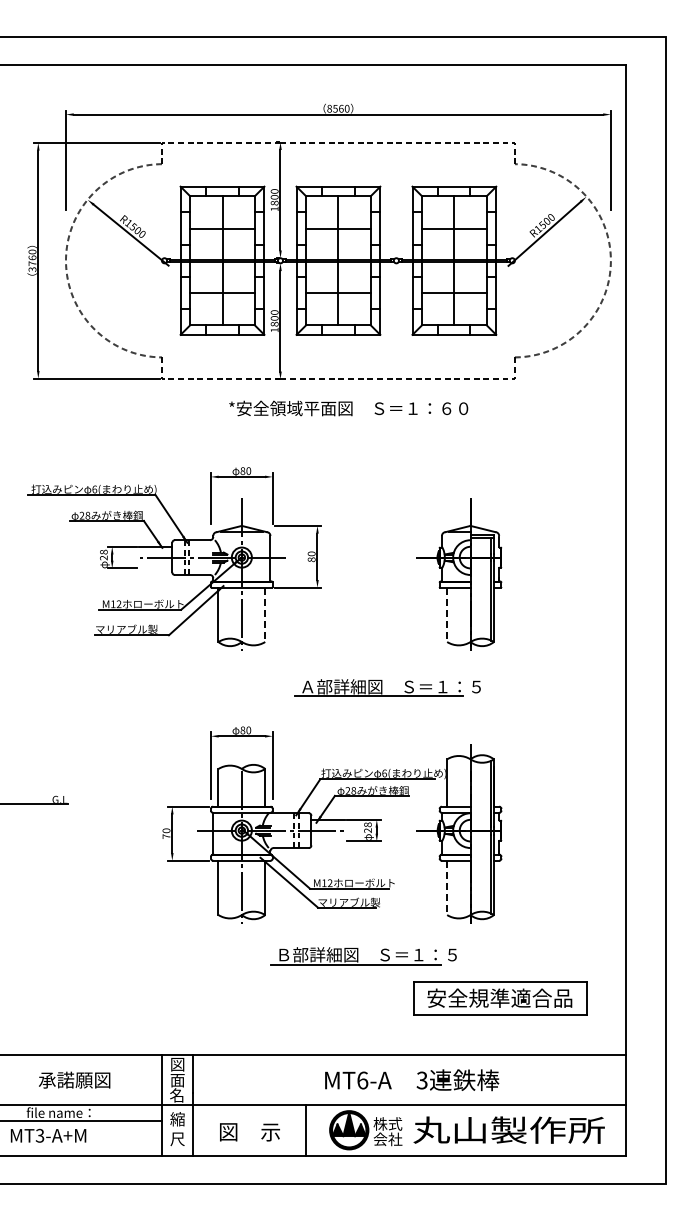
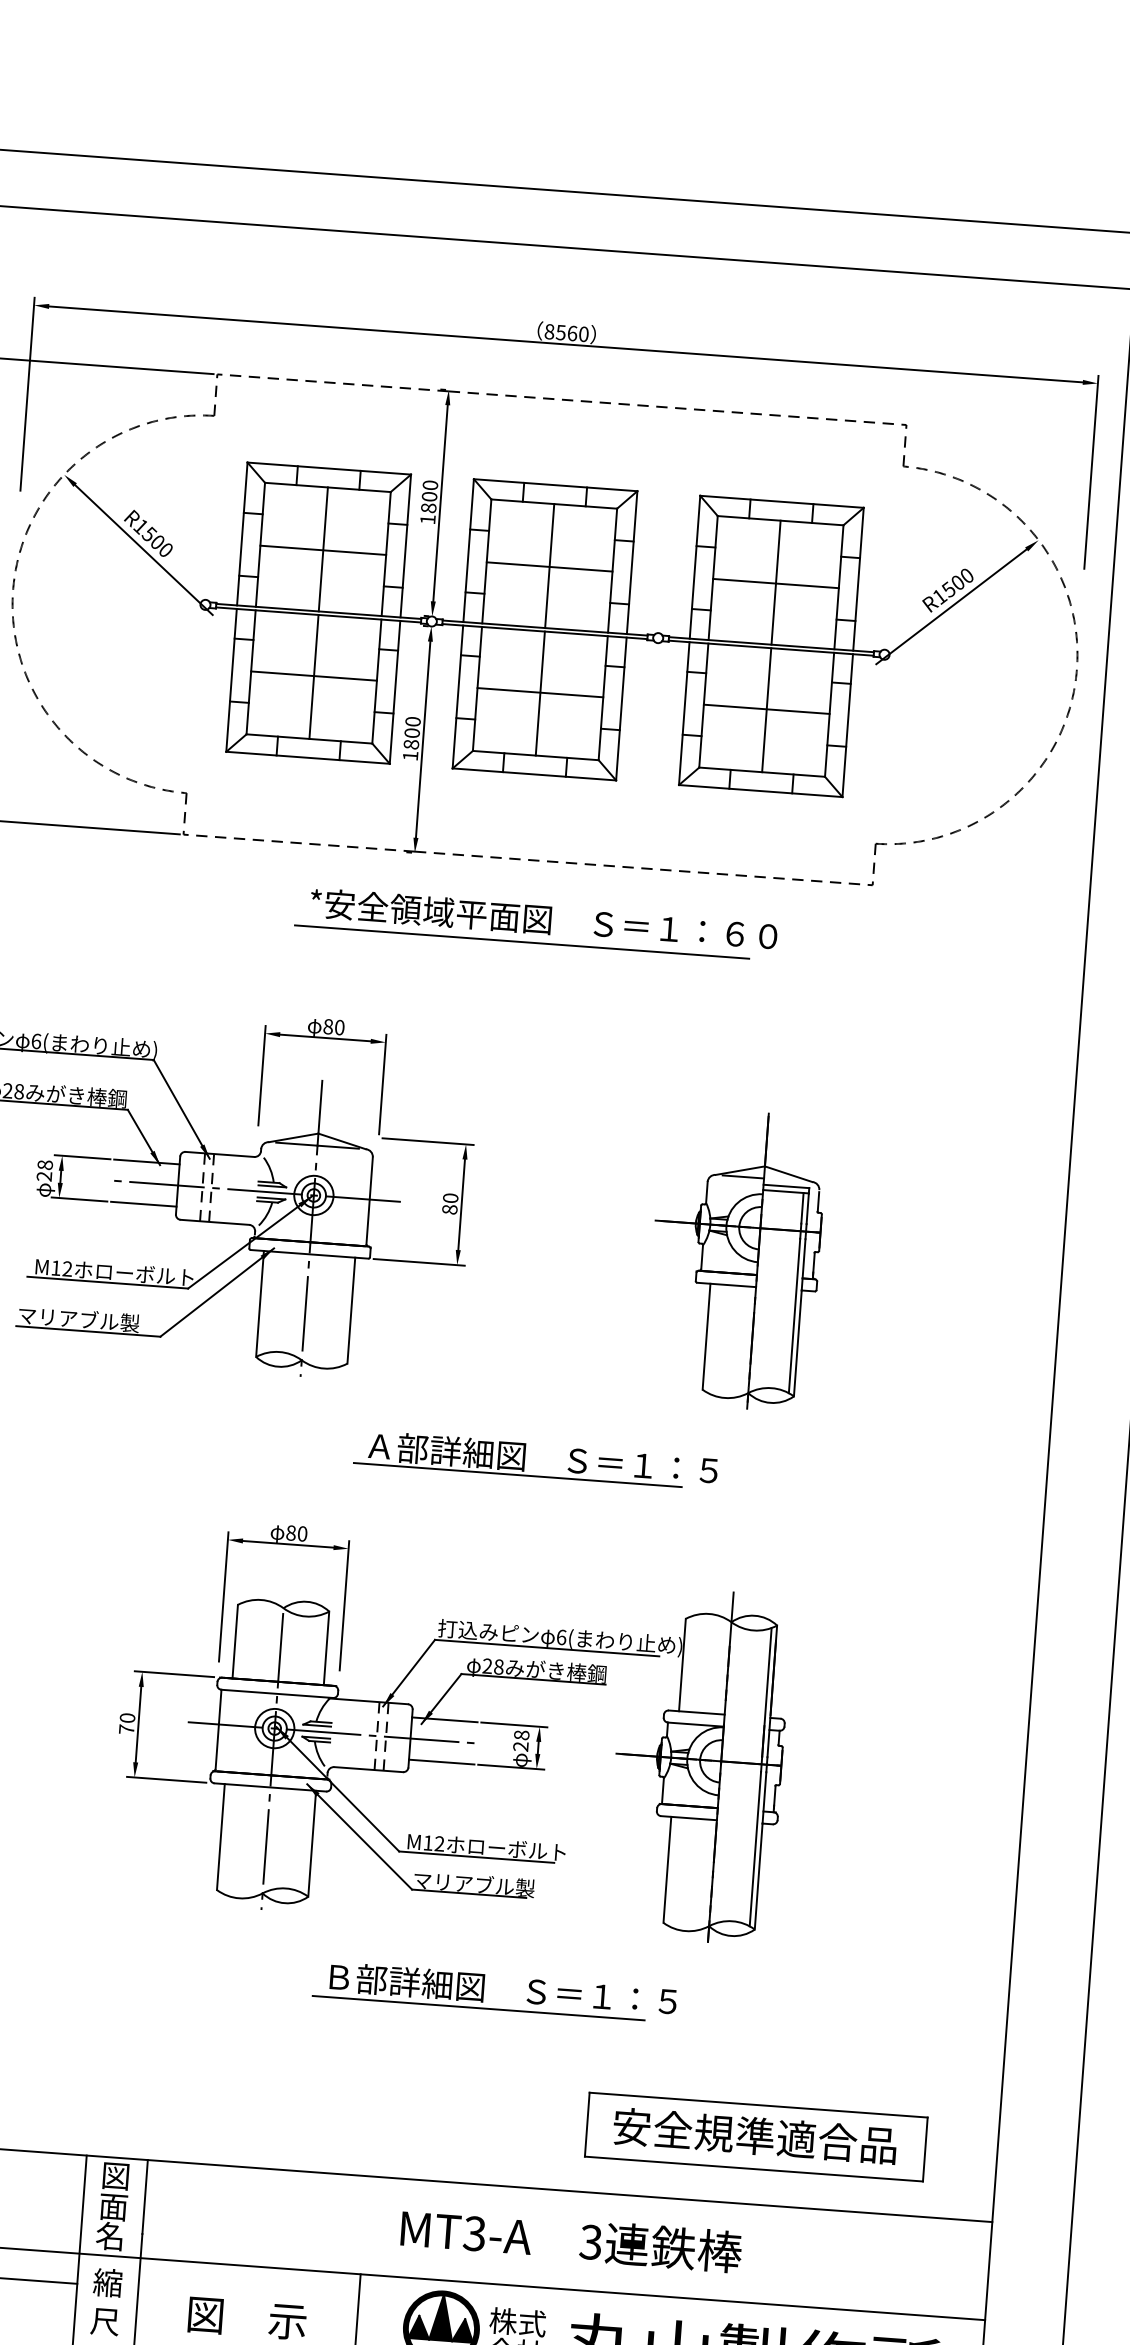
line: (338, 420) -> (522, 941), added
line: (155, 568) -> (143, 1204), added
line: (265, 615) -> (351, 1311), dashed -> solid
line: (447, 615) -> (707, 1338), dashed -> solid
part: (387, 687) -> (535, 1458), moved
line: (327, 841) -> (440, 1762), added
line: (447, 888) -> (667, 1871), dashed -> solid
part: (500, 998) -> (756, 2136), moved
text: (362, 1080) -> (474, 2233), MT6-A -> MT3-A

